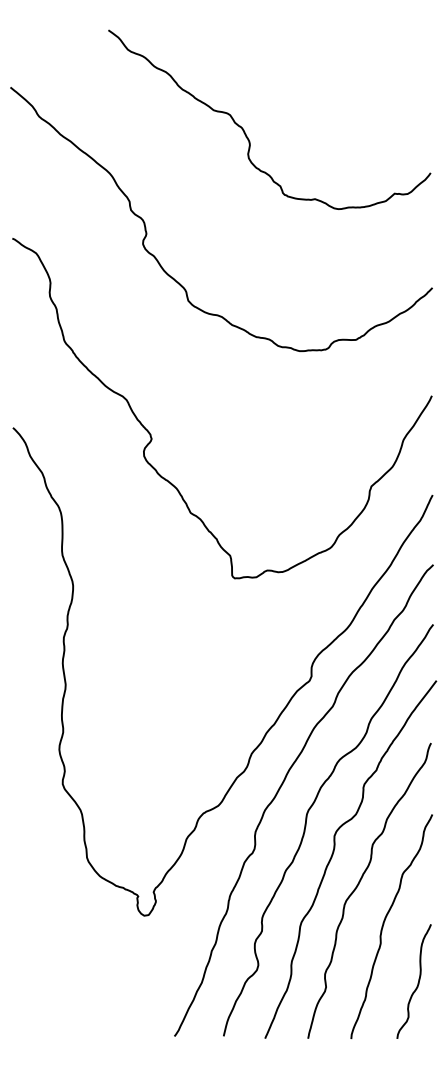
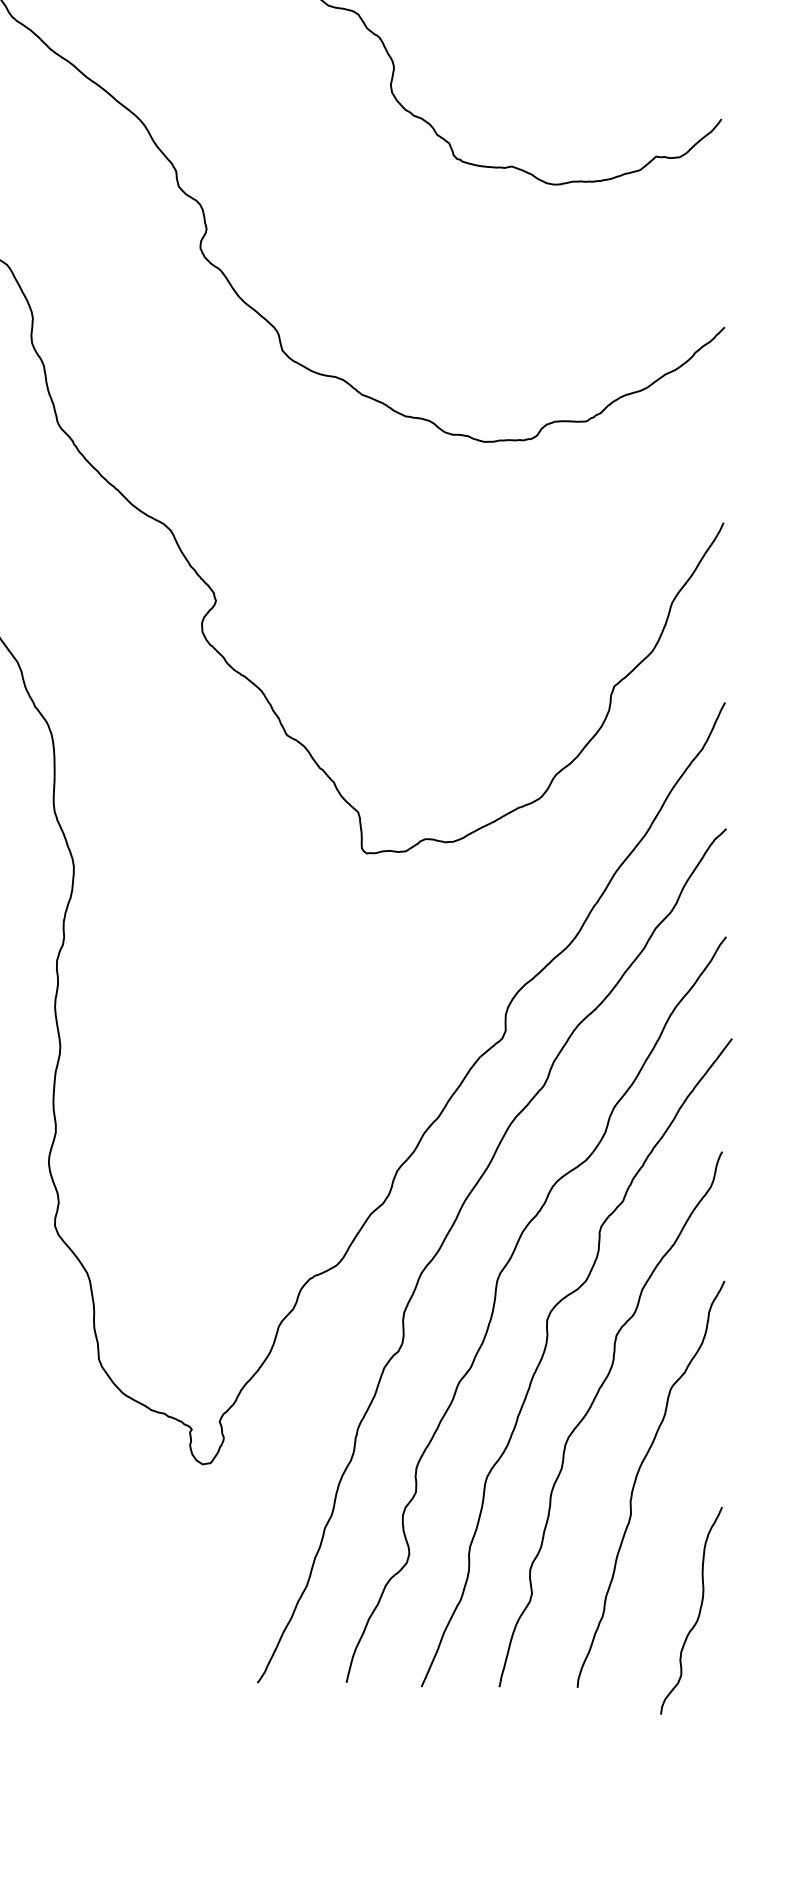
curve: (417, 982) -> (697, 1612), moved

